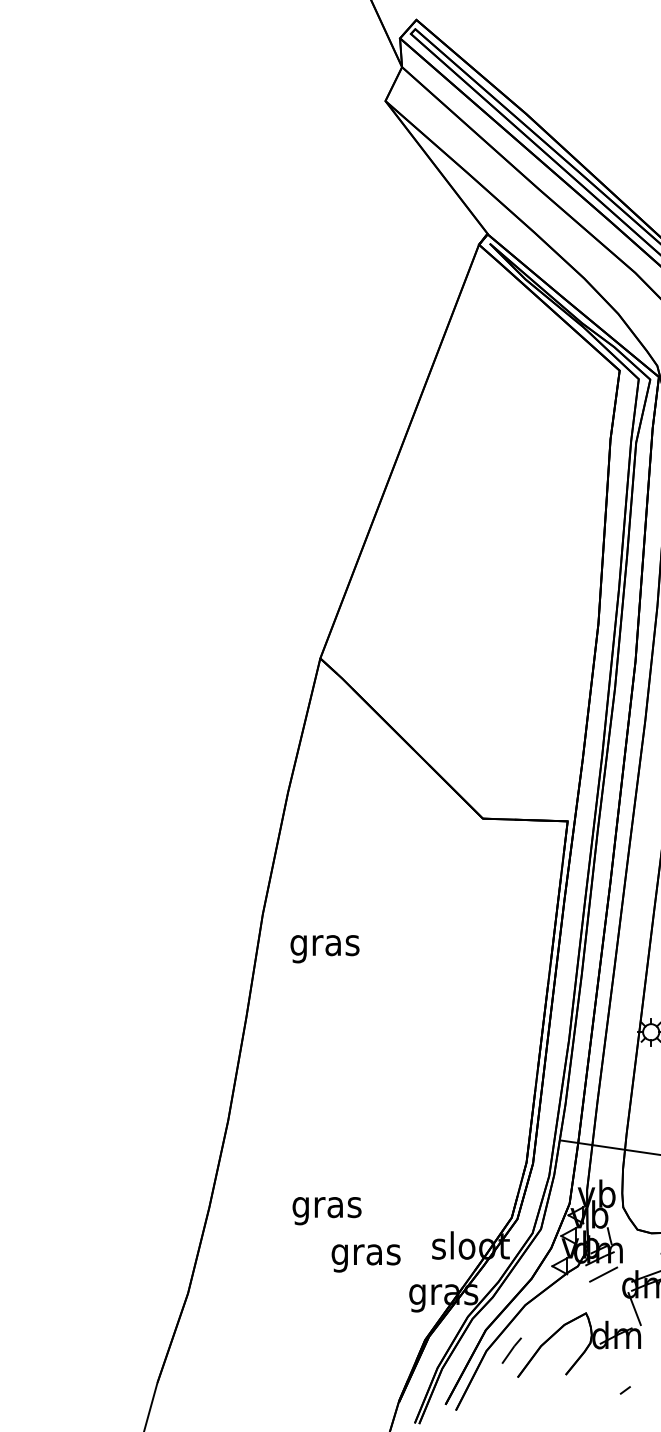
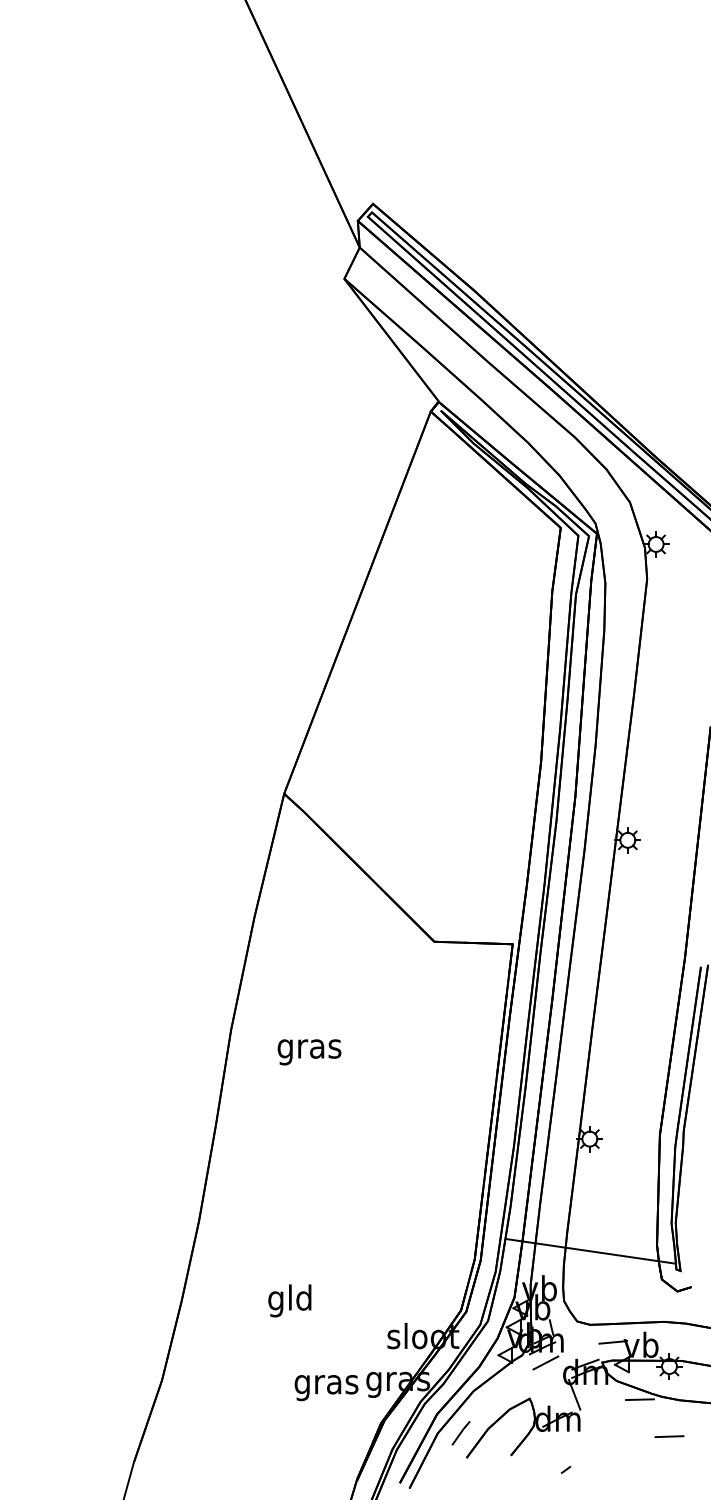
text: (324, 949) -> (309, 1052), moved
text: (327, 1206) -> (290, 1300), gras -> gld
text: (366, 1258) -> (326, 1388), moved

